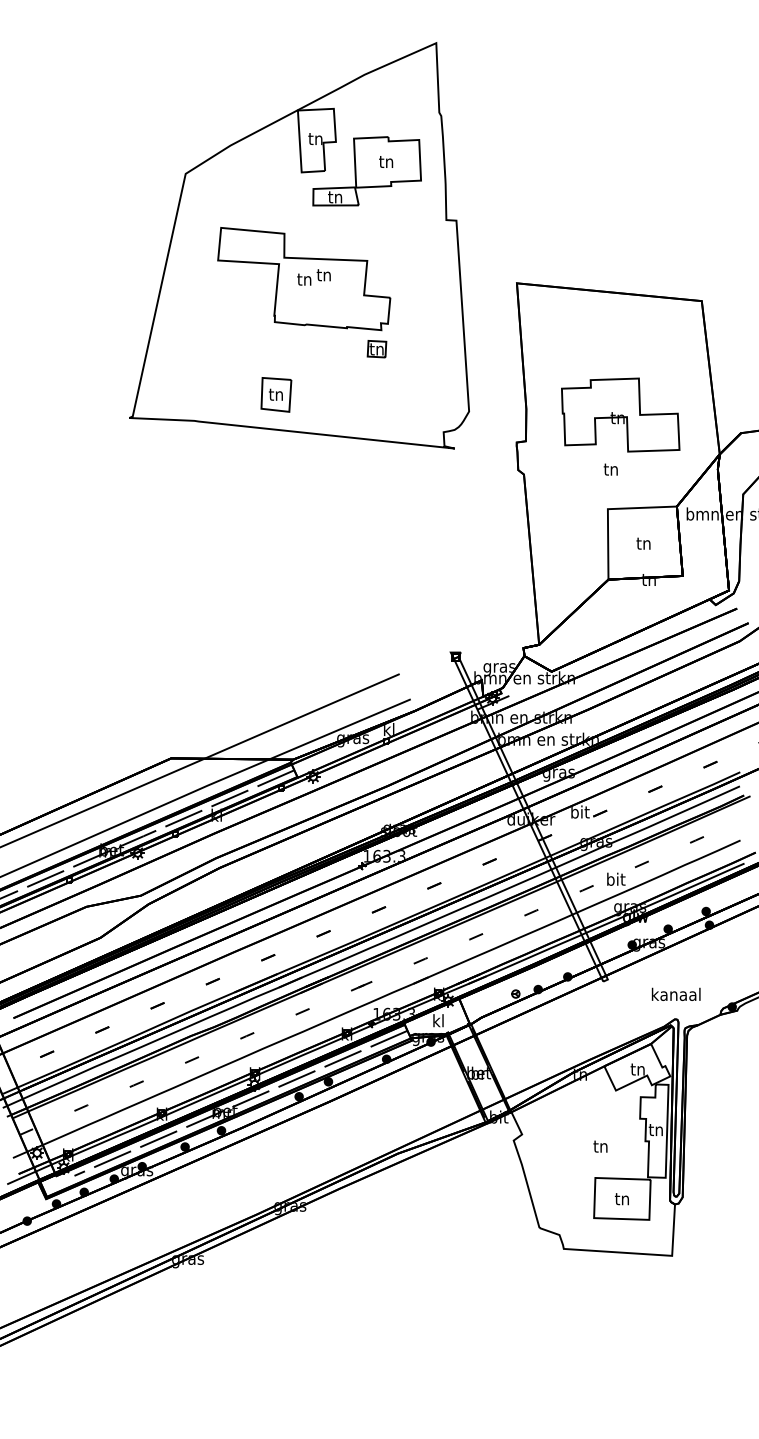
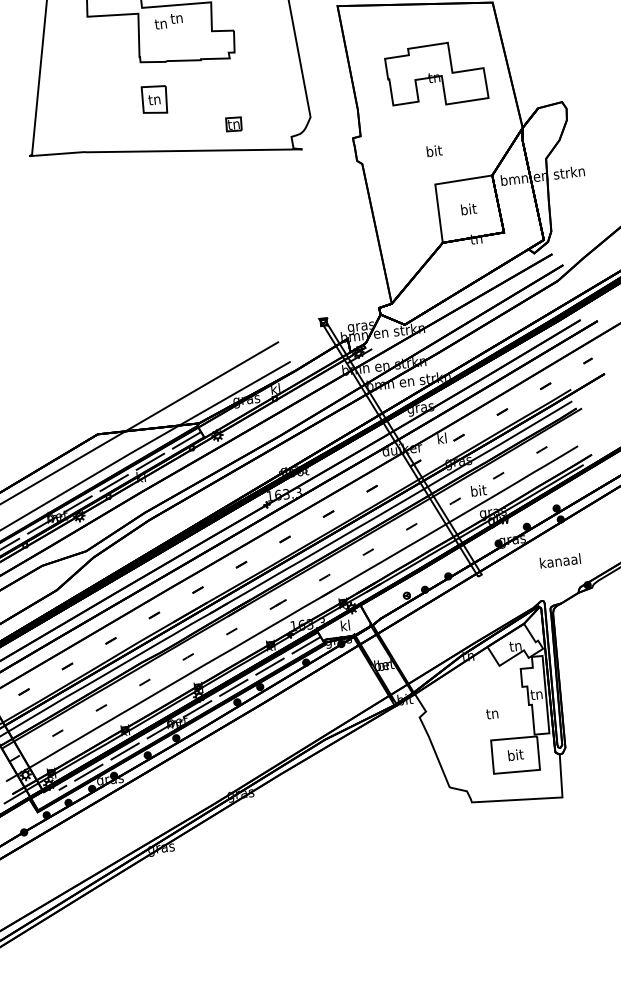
part: (376, 349) -> (233, 124), moved
part: (276, 394) -> (154, 99), moved
part: (620, 414) -> (436, 74), moved
text: (611, 468) -> (434, 150), tn -> bit
text: (644, 542) -> (468, 208), tn -> bit
text: (580, 811) -> (442, 437), bit -> kl
text: (675, 993) -> (559, 560), moved
text: (622, 1198) -> (515, 754), tn -> bit

